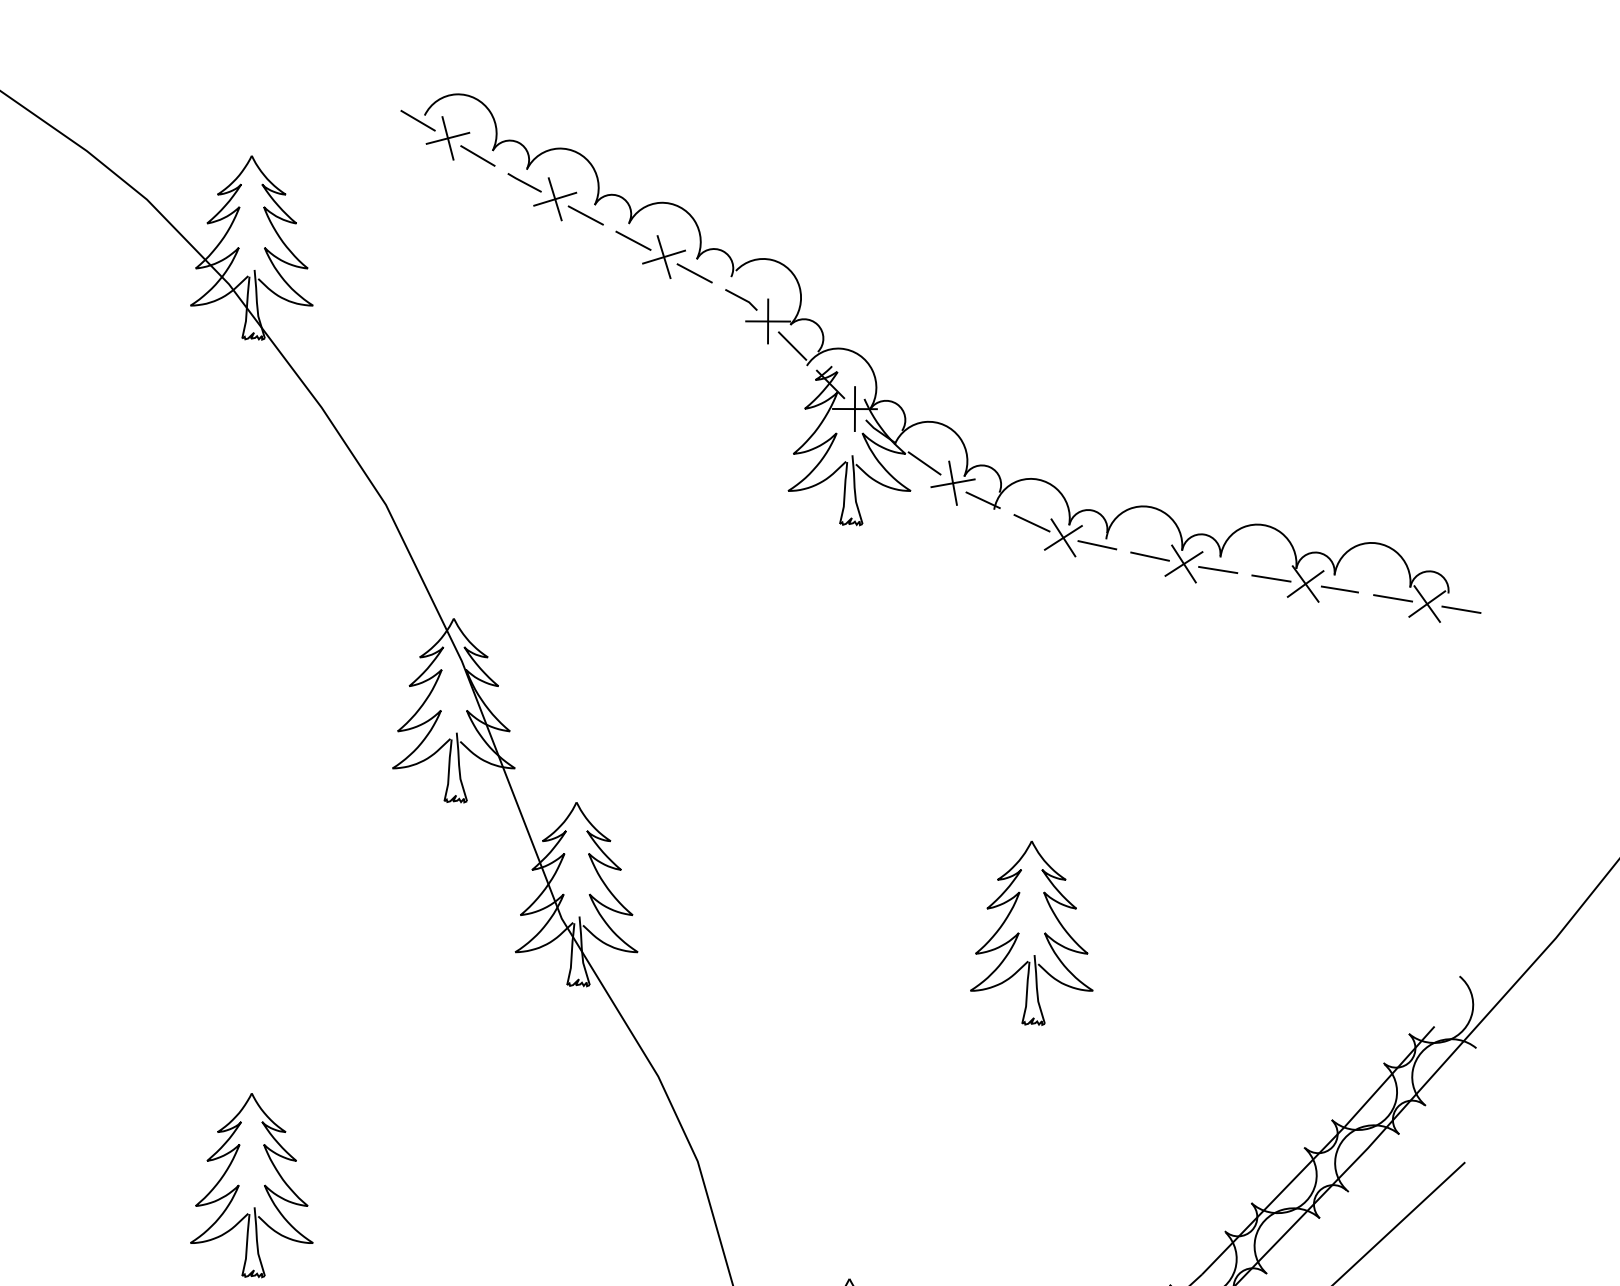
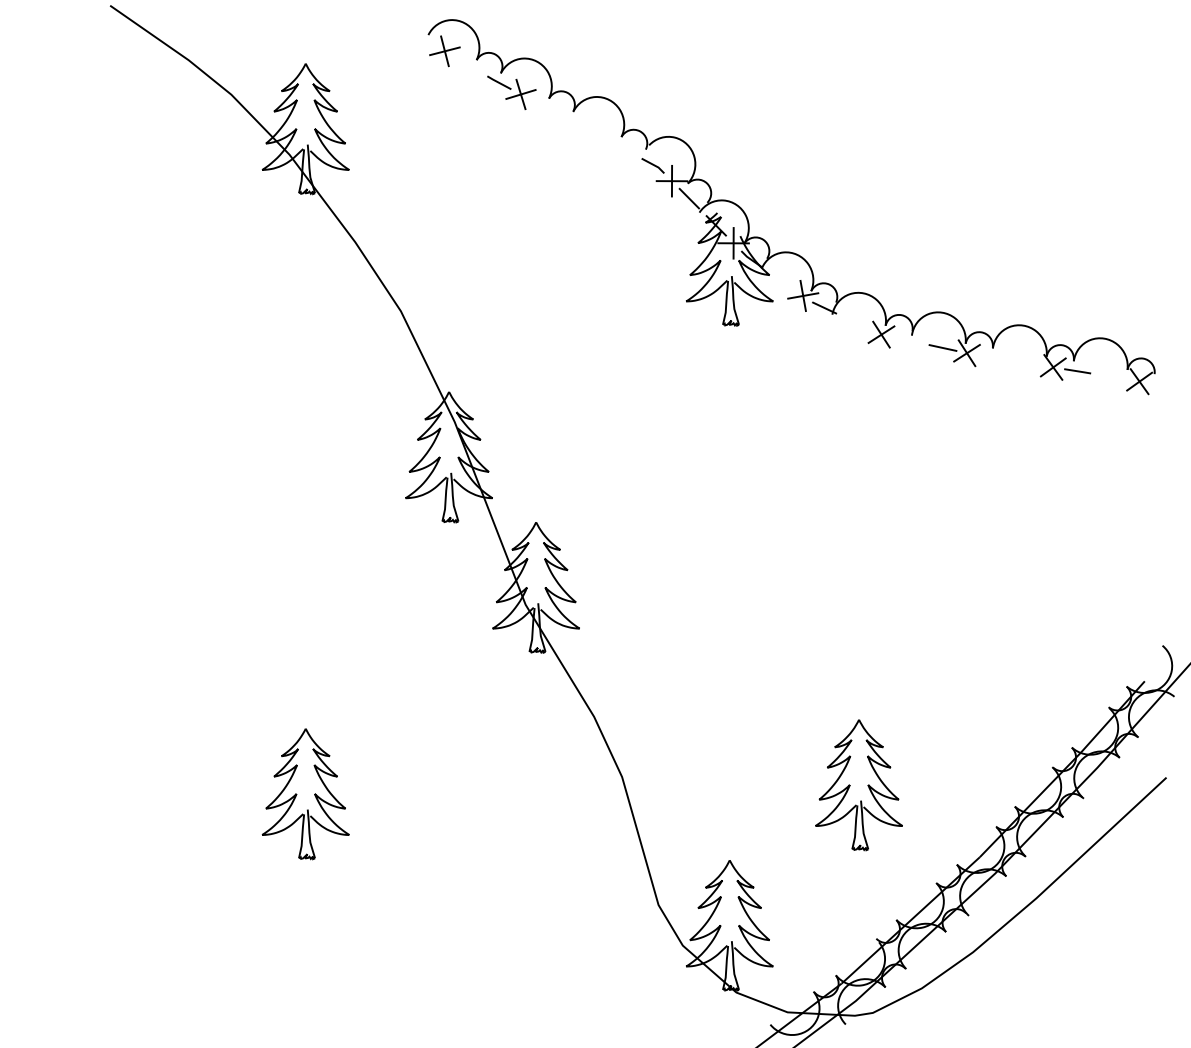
line: (417, 120) -> (423, 38), removed
line: (476, 155) -> (465, 63), removed
line: (585, 214) -> (542, 105), removed
part: (664, 257) -> (598, 135), removed
line: (923, 462) -> (782, 281), removed
line: (1030, 523) -> (858, 324), removed
line: (1097, 544) -> (905, 339), removed
line: (1217, 570) -> (990, 357), removed
line: (1270, 578) -> (1028, 363), removed
line: (1391, 598) -> (1114, 377), removed
line: (1460, 609) -> (1163, 385), removed
part: (1030, 933) -> (858, 785), moved

